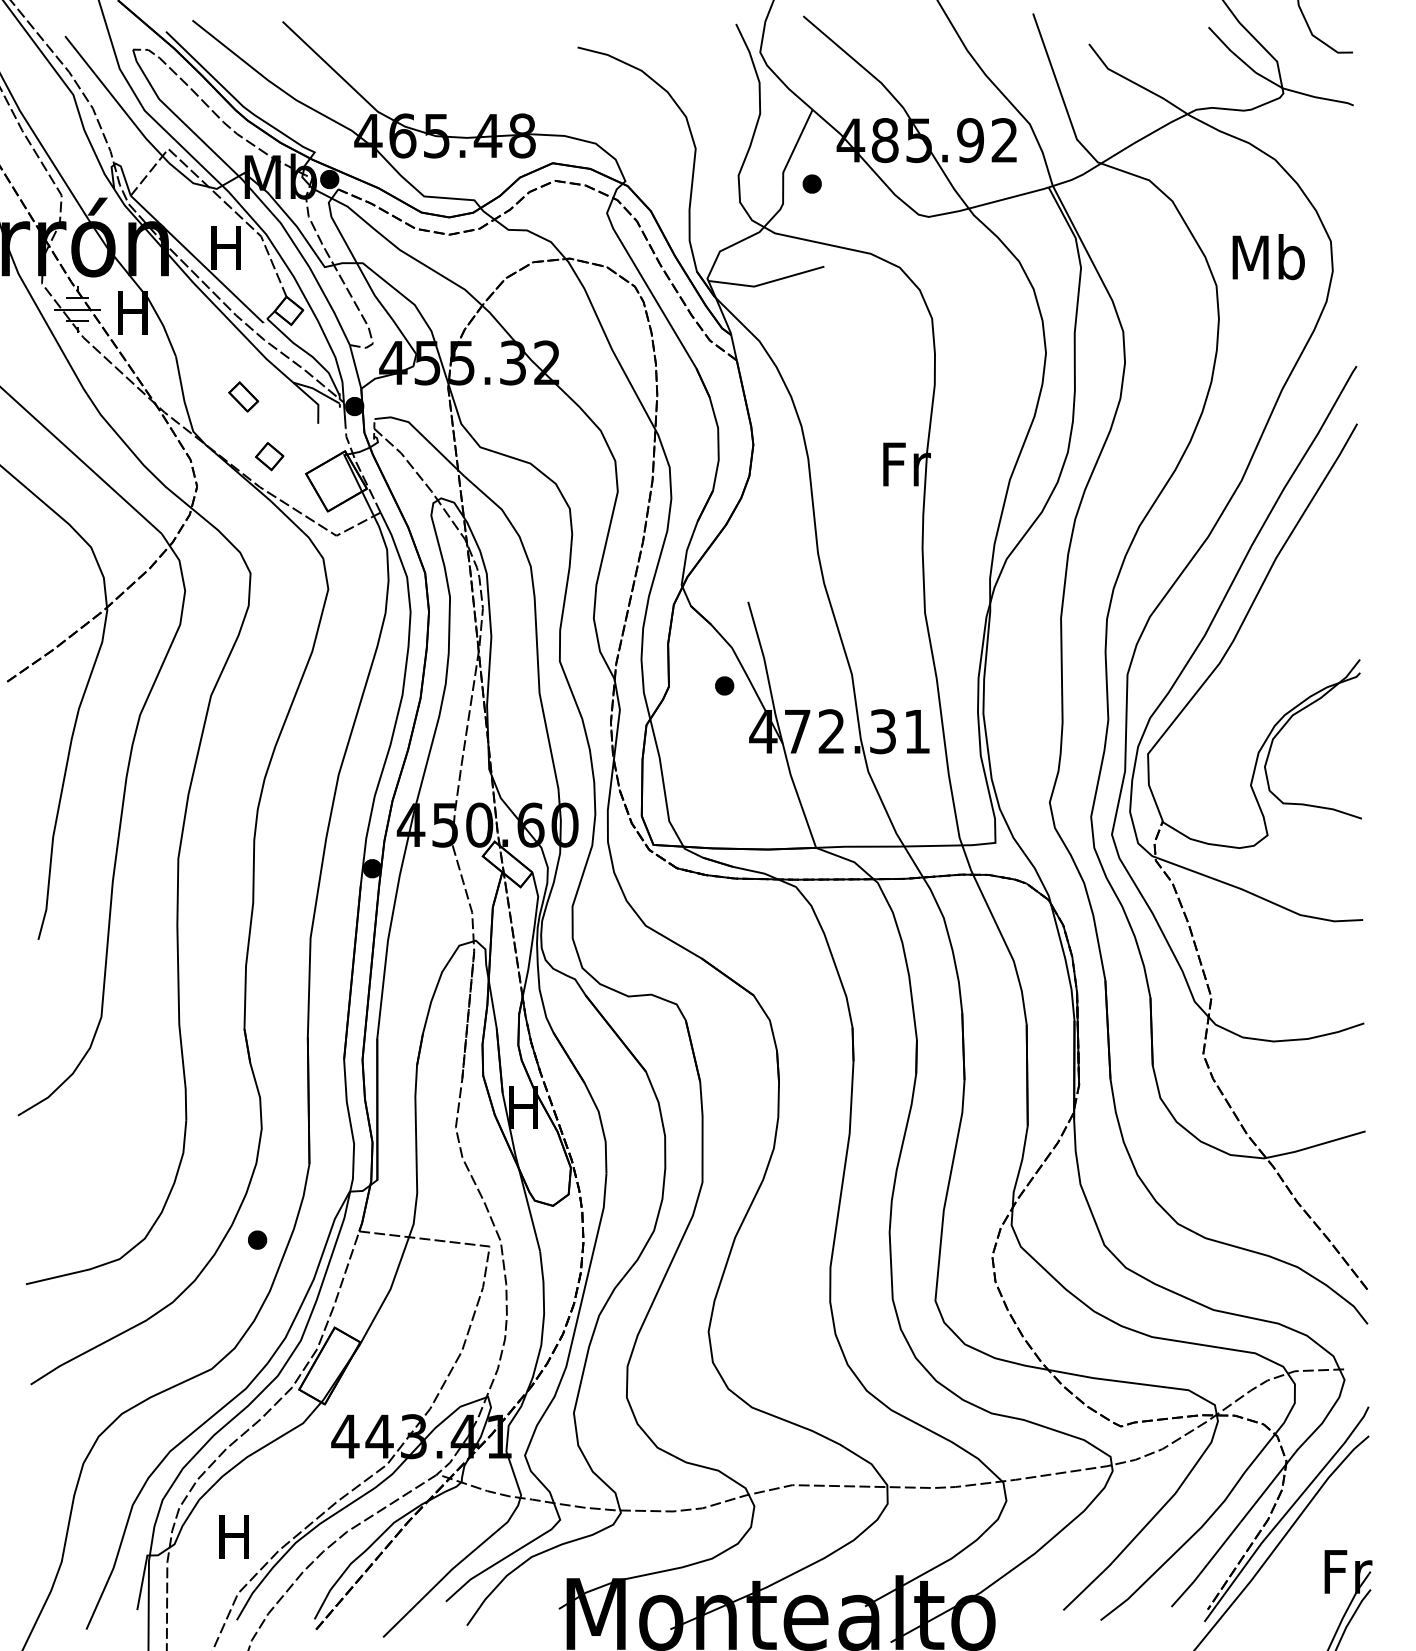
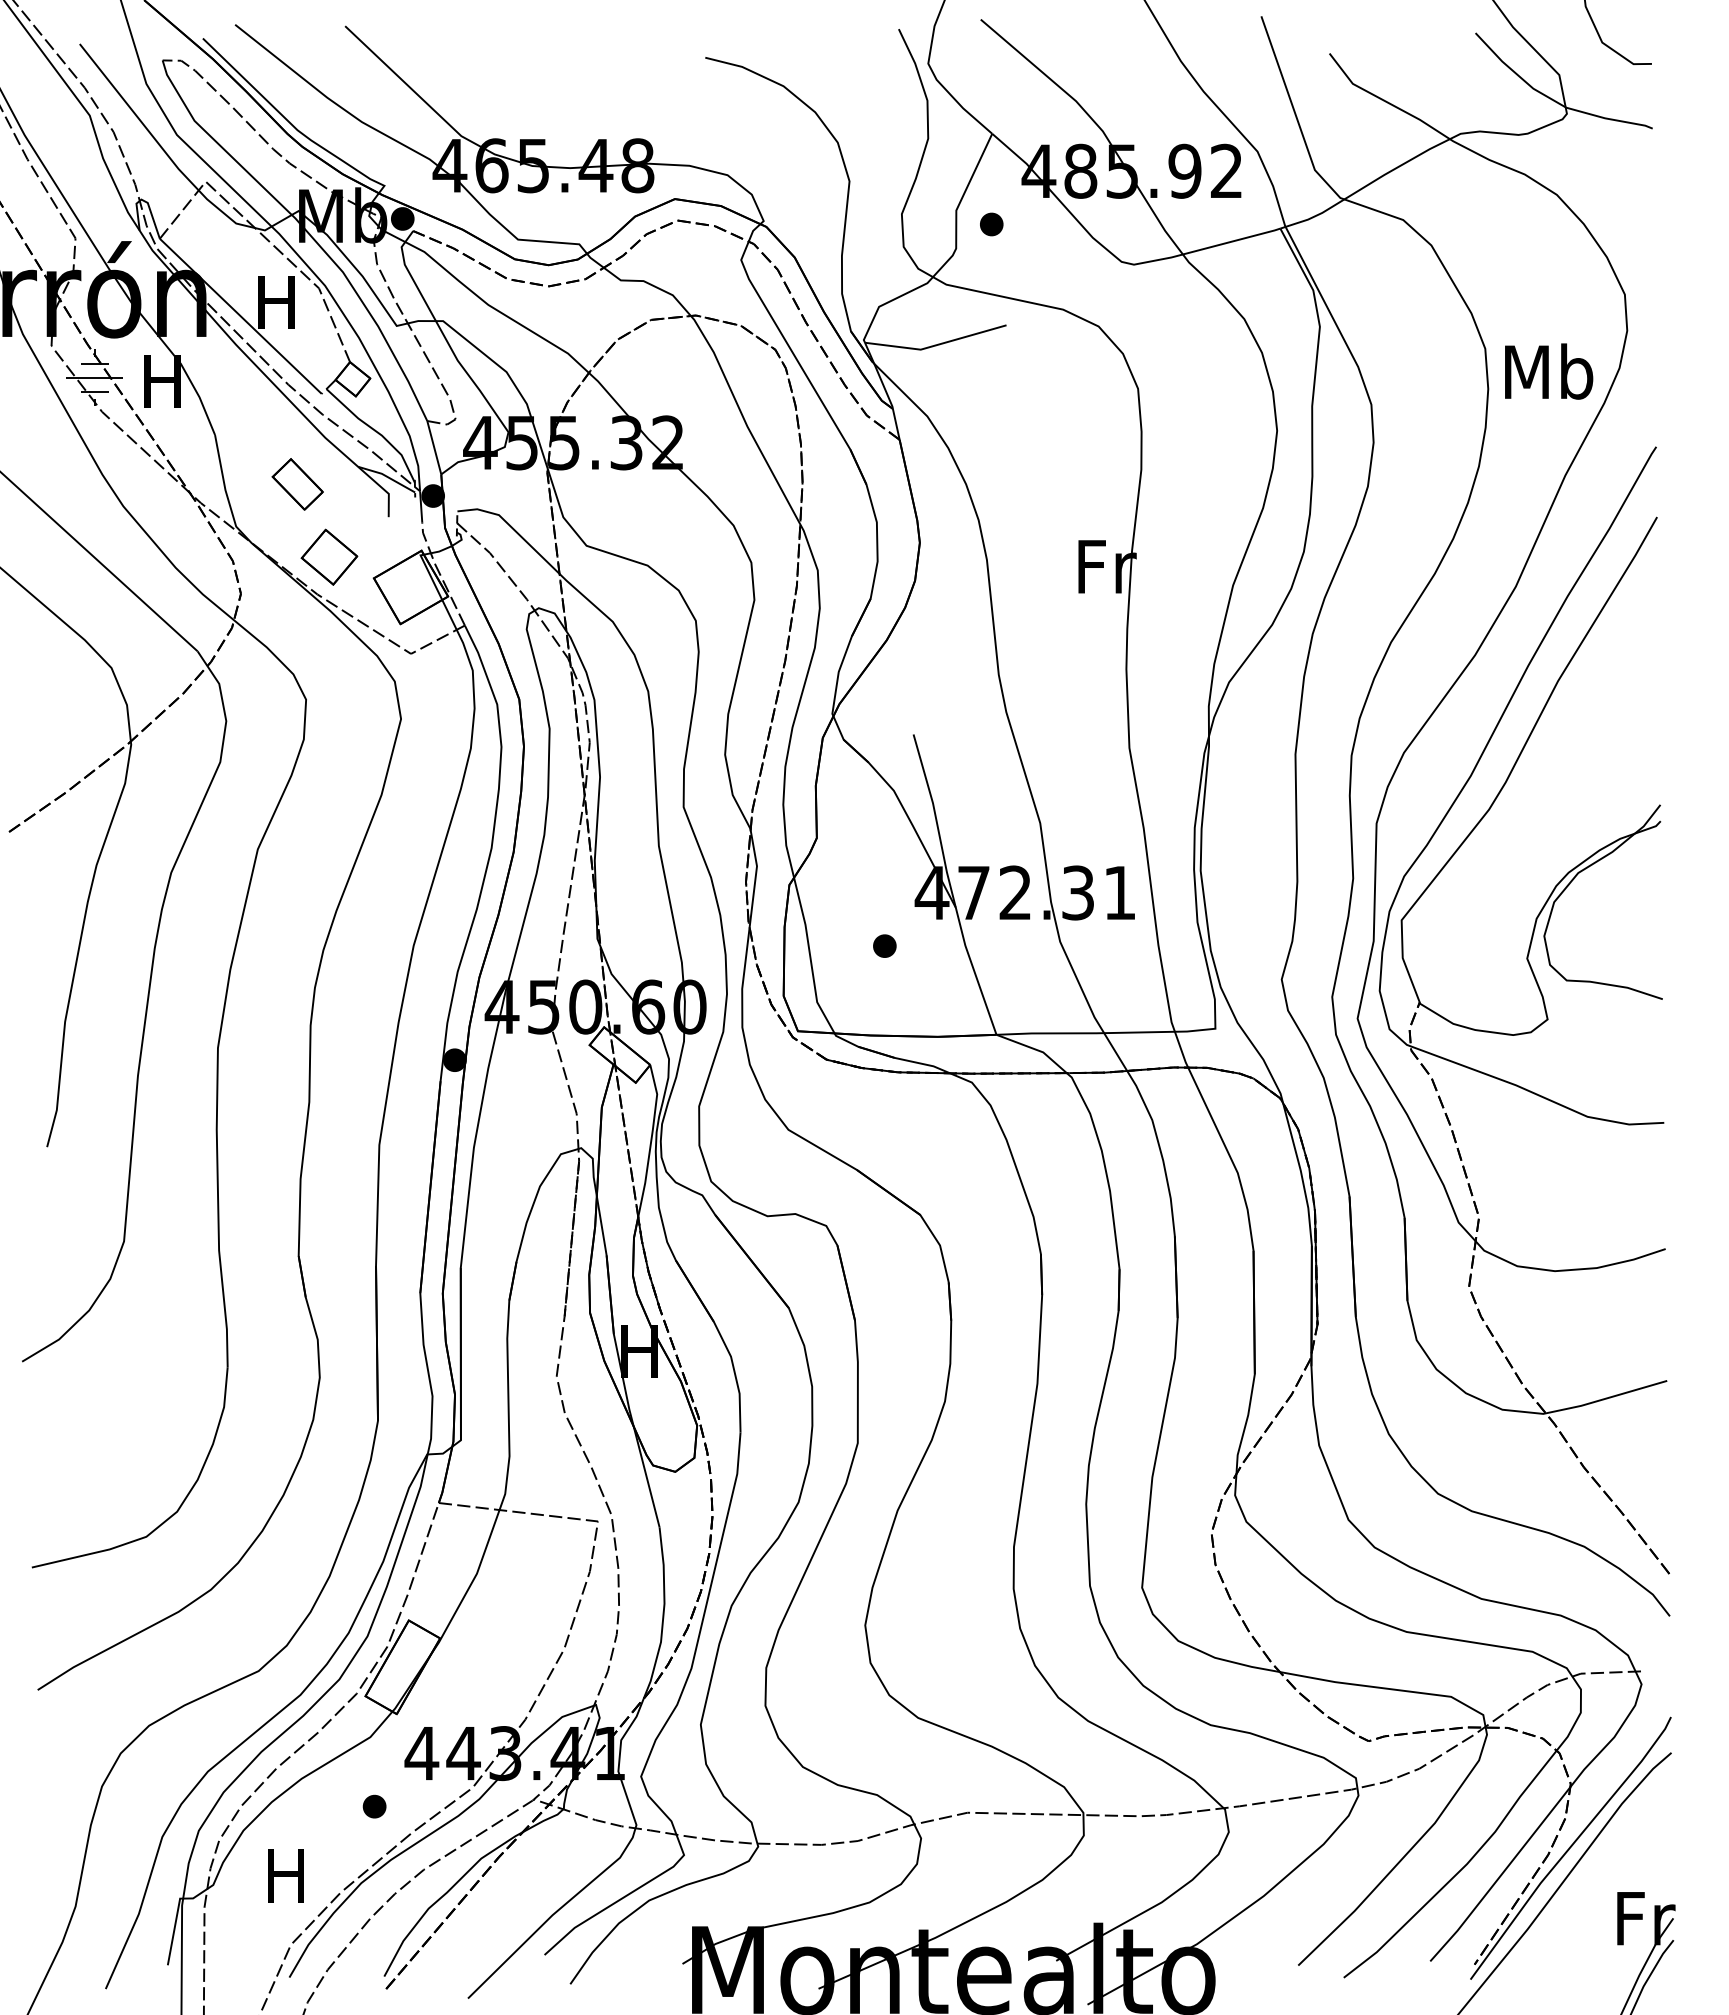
text: (1269, 256) -> (1549, 371), moved
part: (243, 397) -> (297, 484), size x1.43
part: (269, 456) -> (329, 556), size x1.67
part: (724, 685) -> (884, 945), moved
part: (257, 1240) -> (374, 1806), moved

